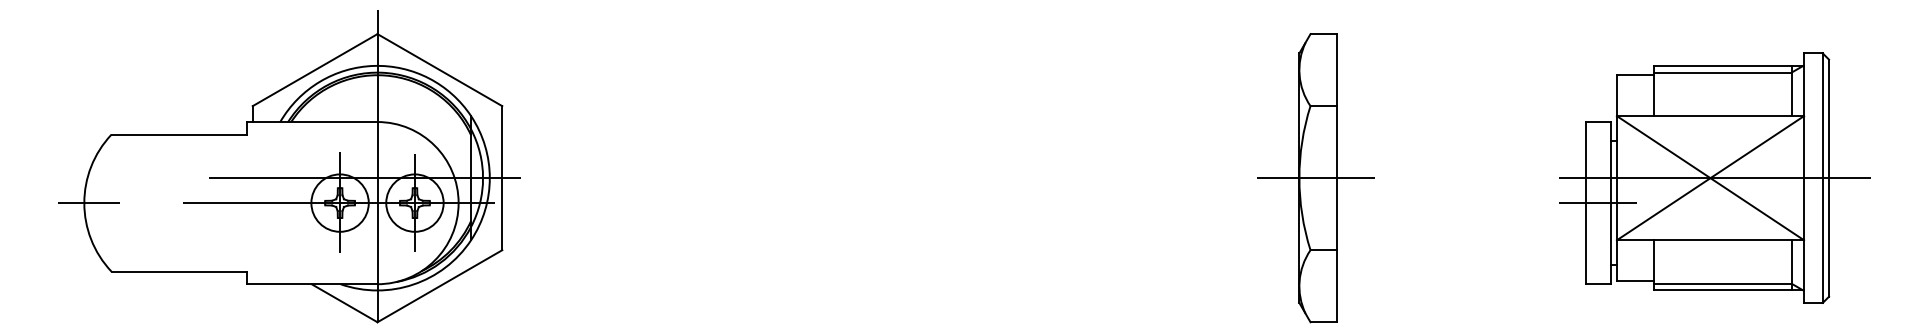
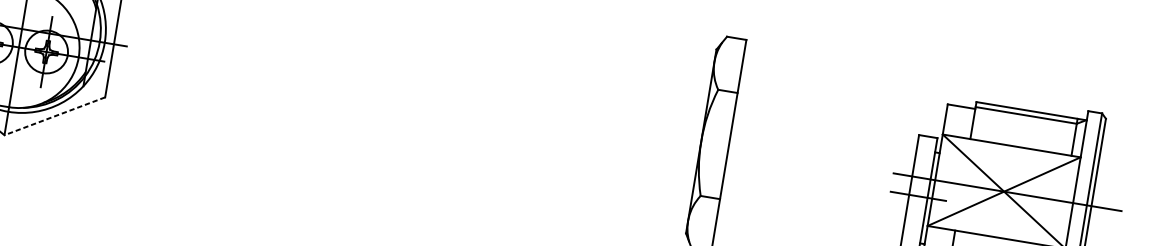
line: (1316, 178) -> (713, 143), removed
line: (439, 286) -> (54, 116), solid -> dashed

